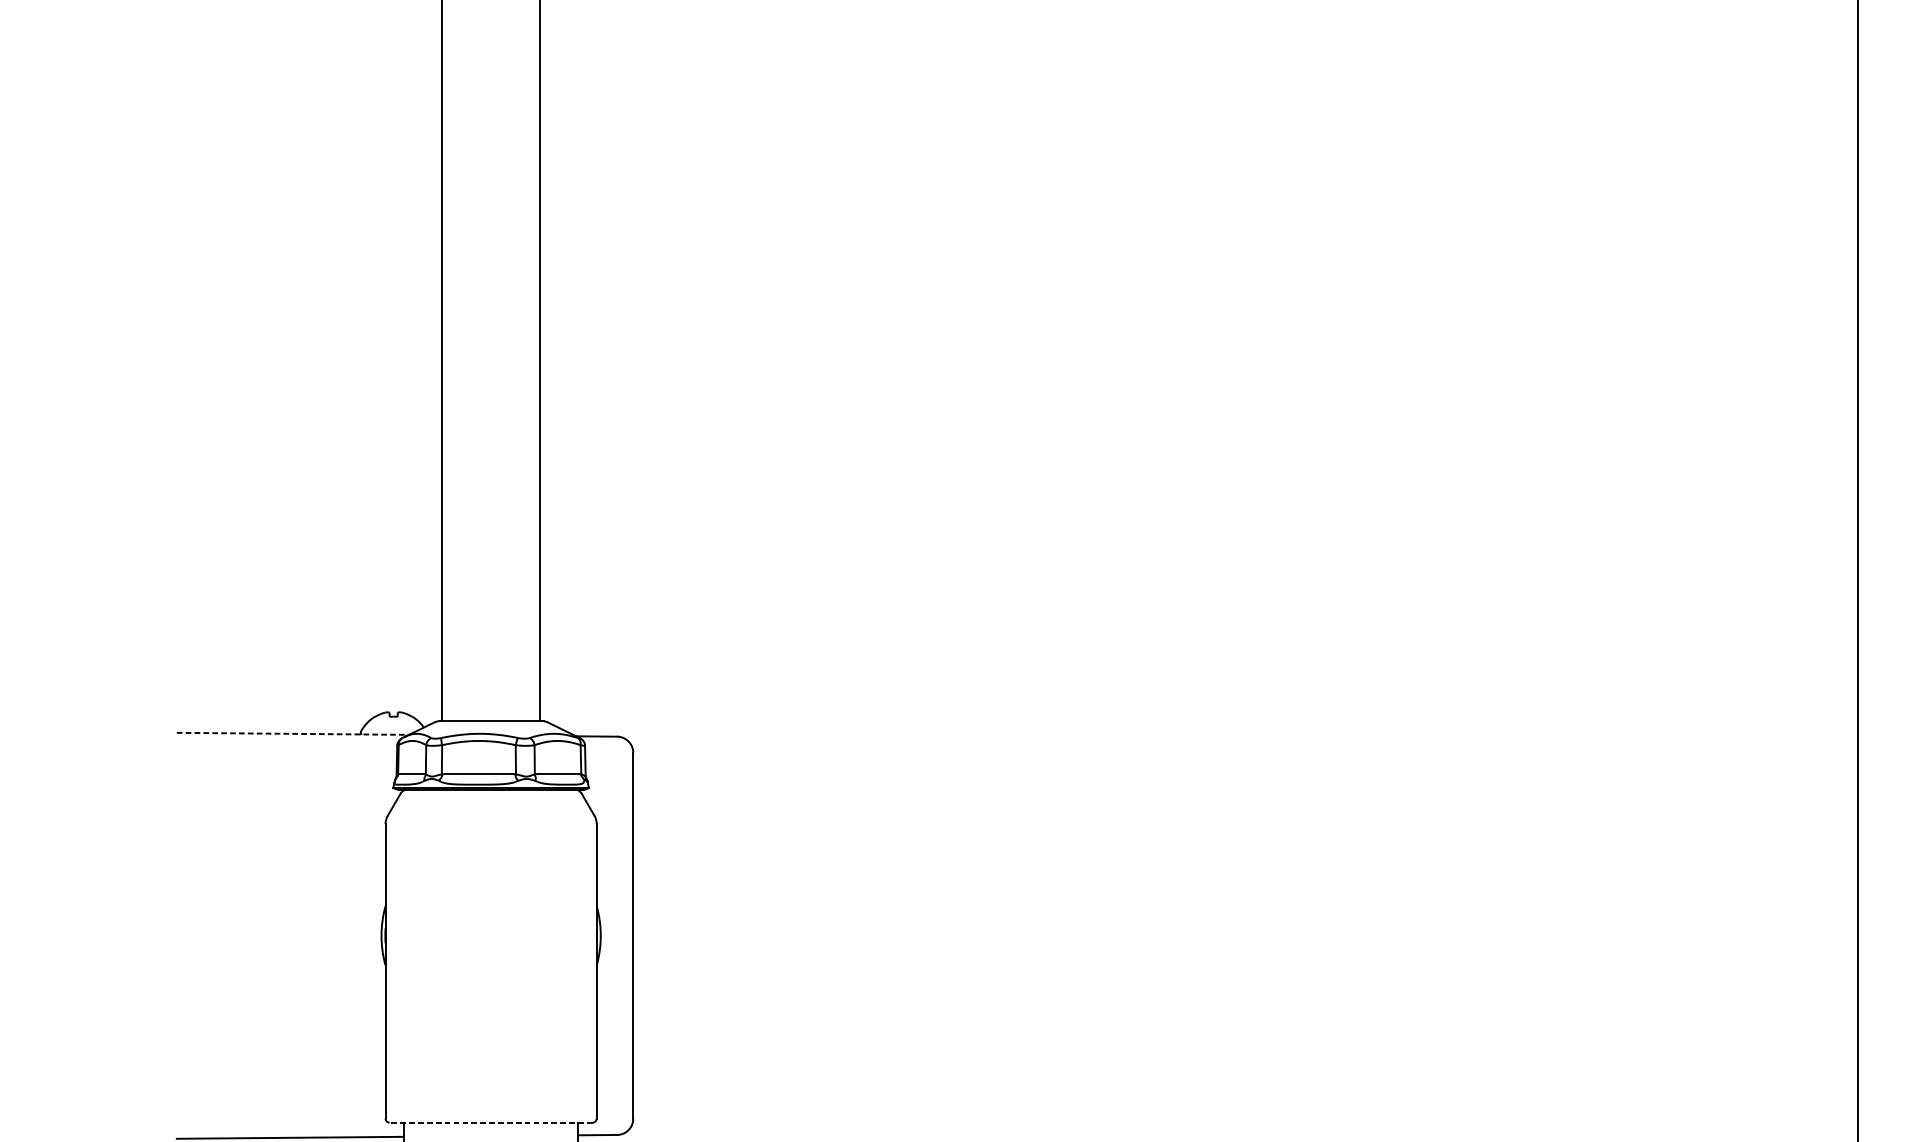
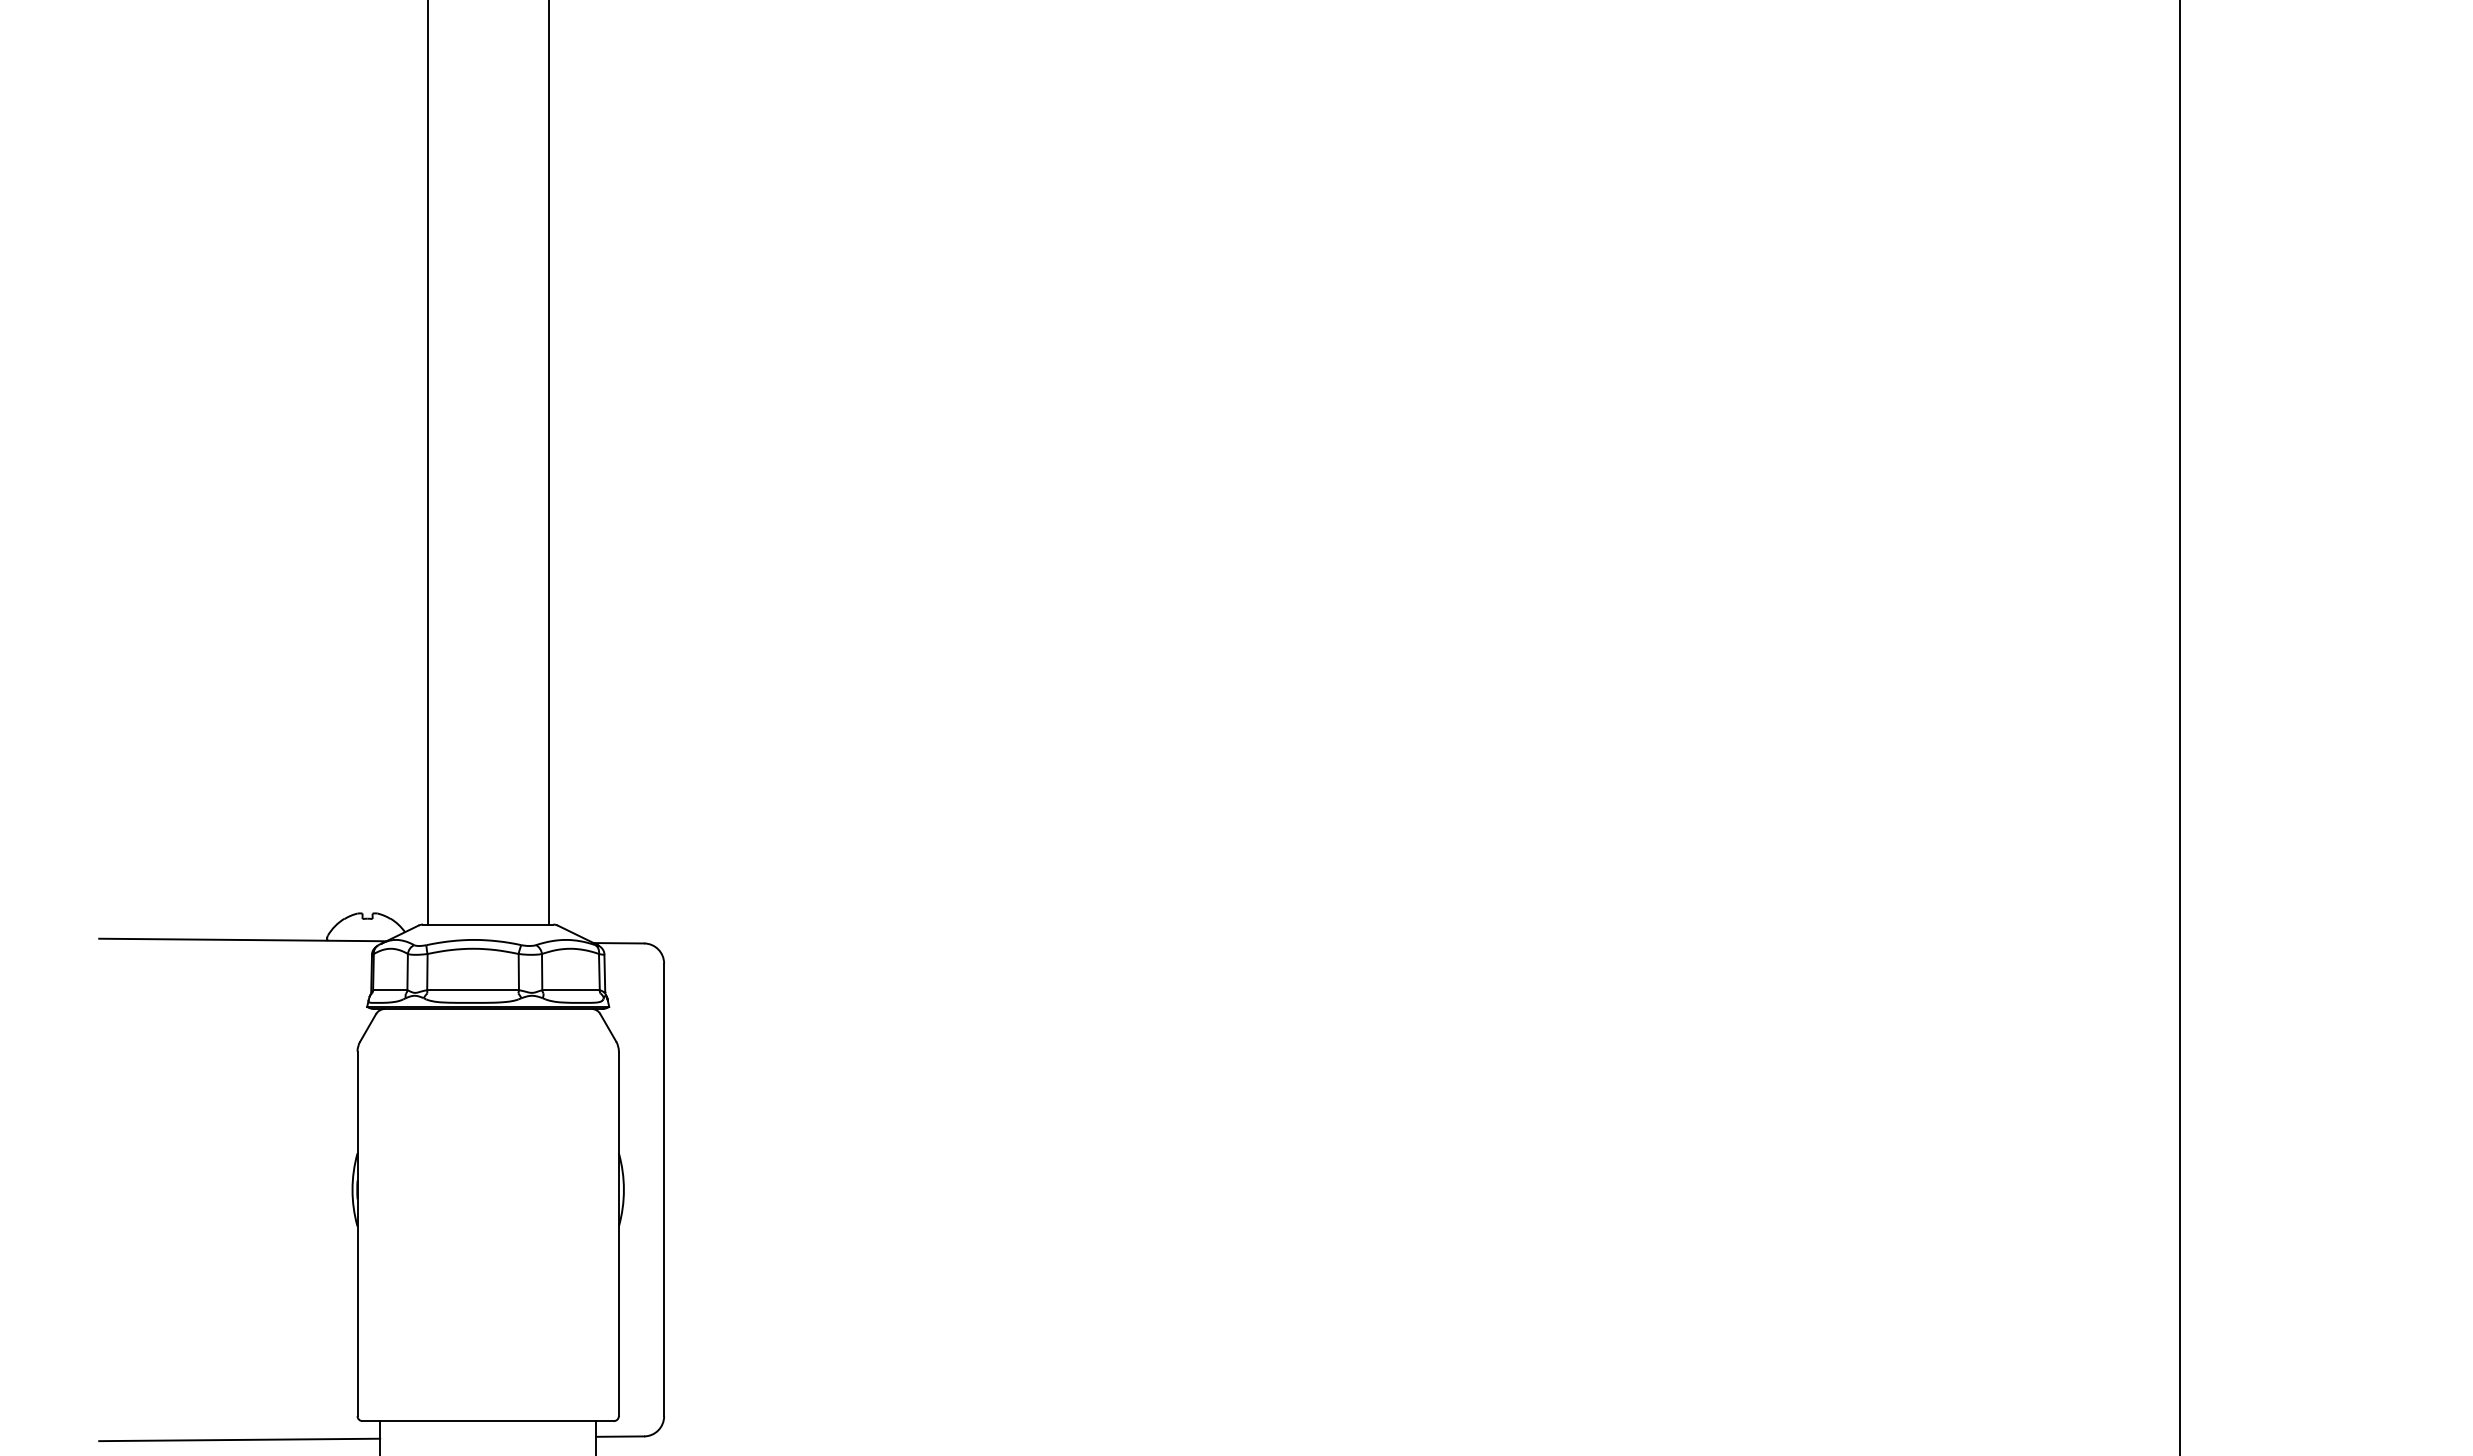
line: (292, 733) -> (242, 939), dashed -> solid
line: (491, 1122) -> (488, 1421), dashed -> solid

